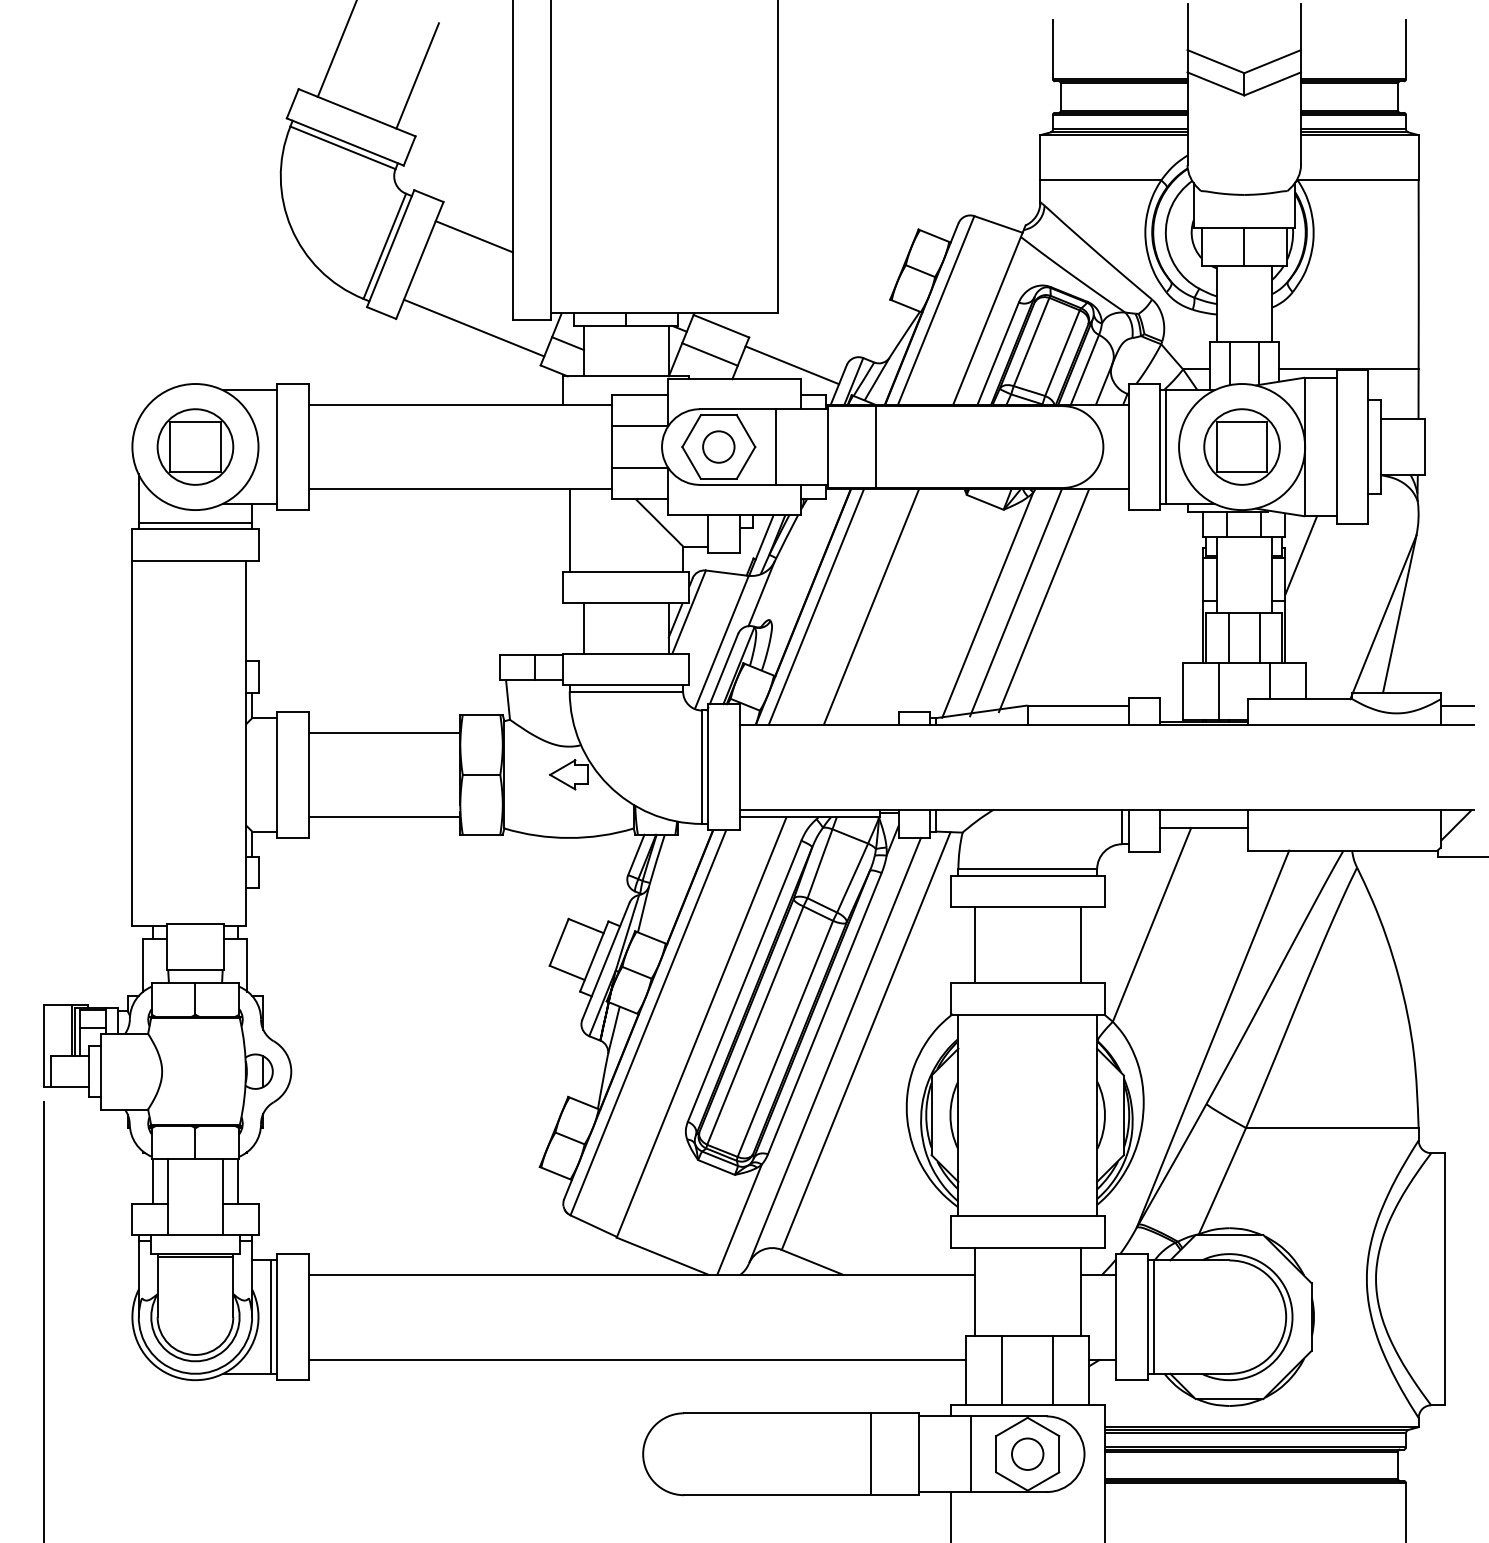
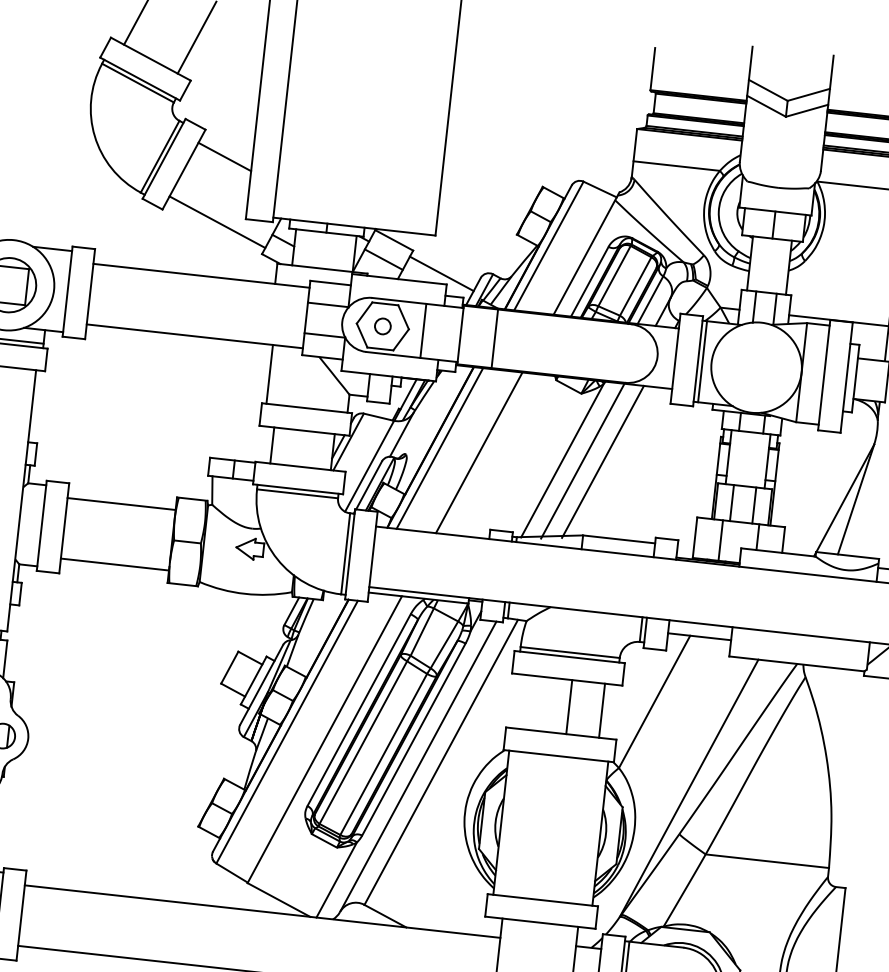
circle: (718, 446) -> (382, 326), size x0.7
part: (1241, 446) -> (756, 367), removed
line: (1301, 555) -> (790, 449), removed
line: (974, 944) -> (569, 706), moved

